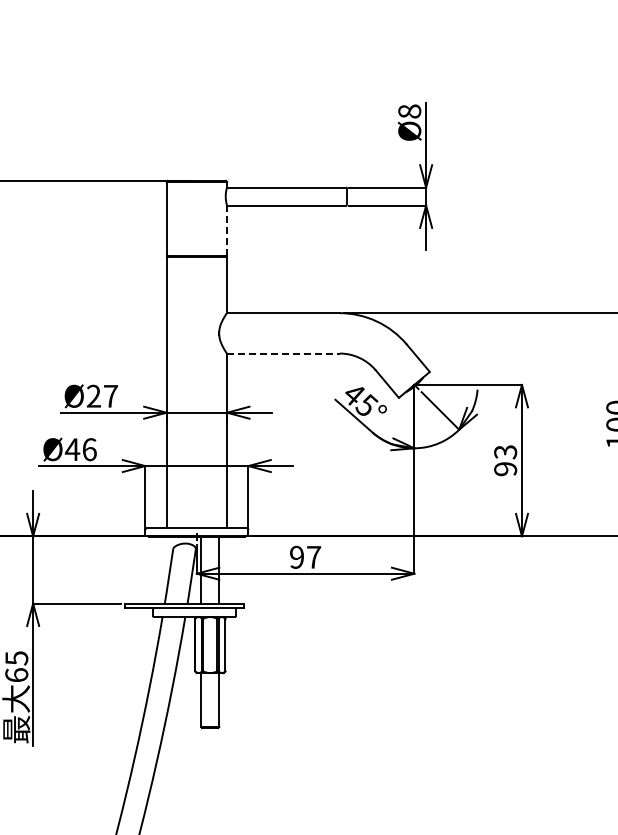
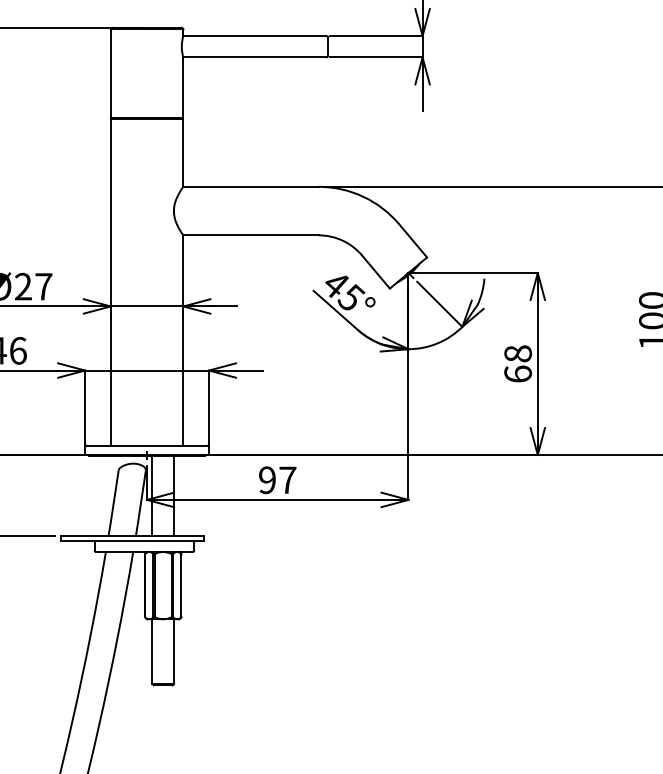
line: (227, 230) -> (183, 87), dashed -> solid
line: (283, 353) -> (251, 235), dashed -> solid
text: (505, 460) -> (517, 363), 93 -> 68

